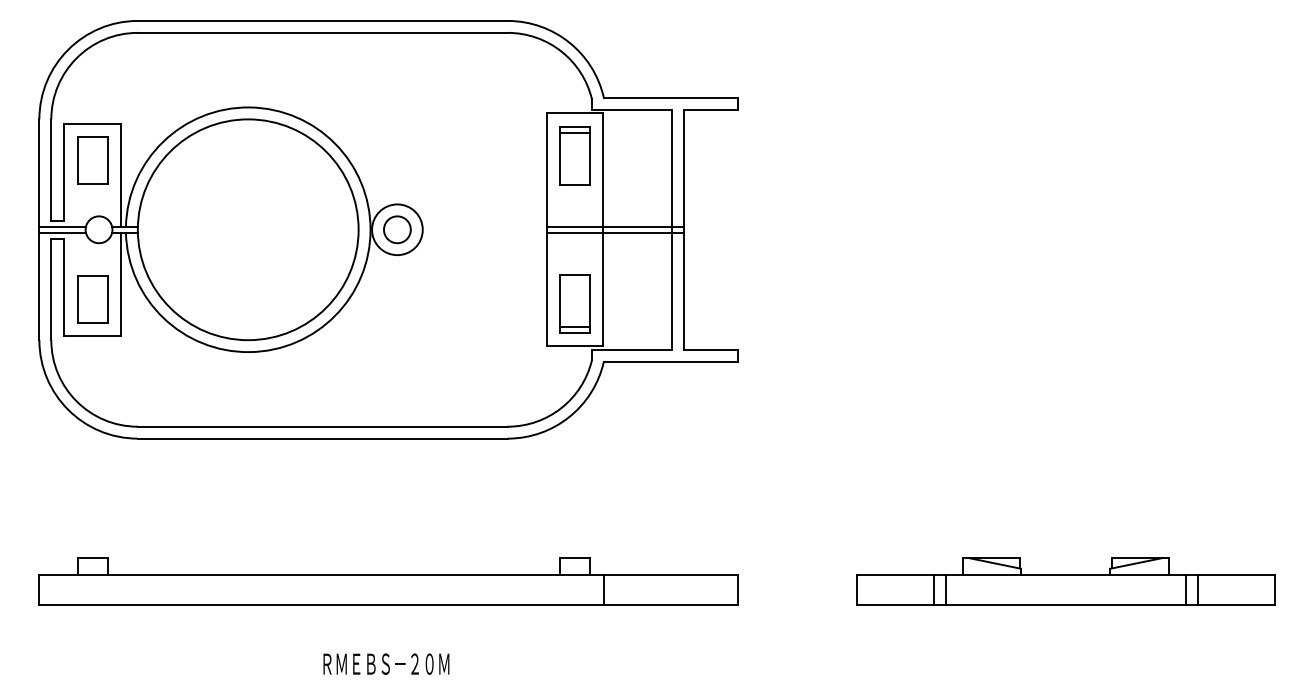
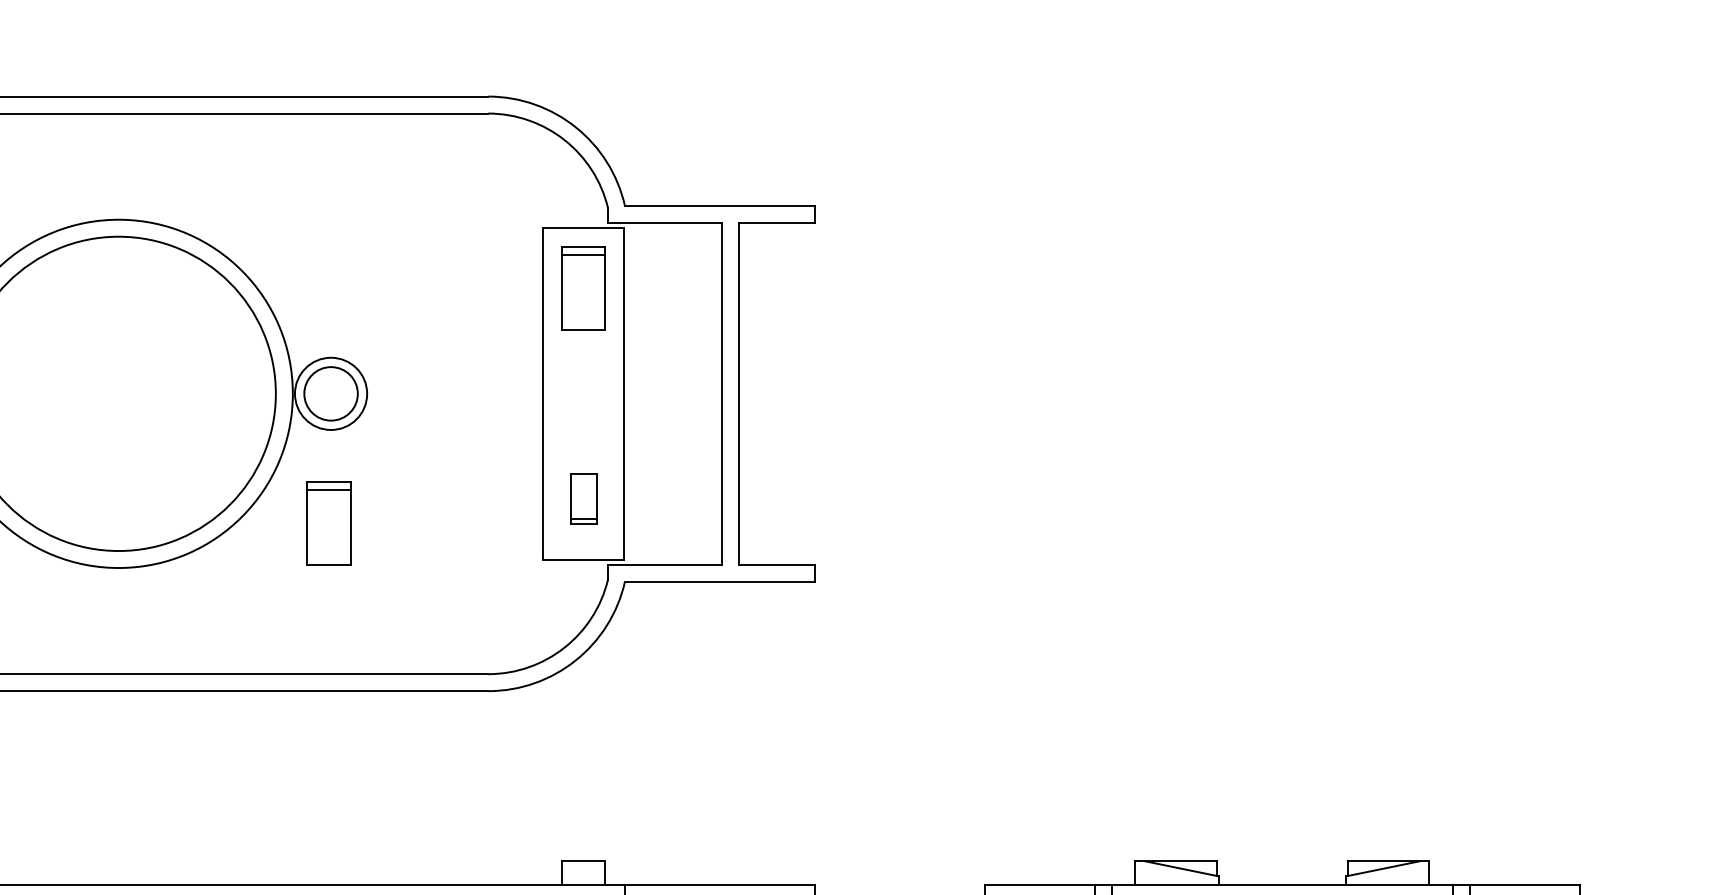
line: (614, 226) -> (640, 389), removed
circle: (396, 229) -> (329, 393), size x1.4
line: (614, 232) -> (640, 397), removed
part: (574, 303) -> (583, 498), size x0.6
part: (395, 320) -> (328, 522), added

